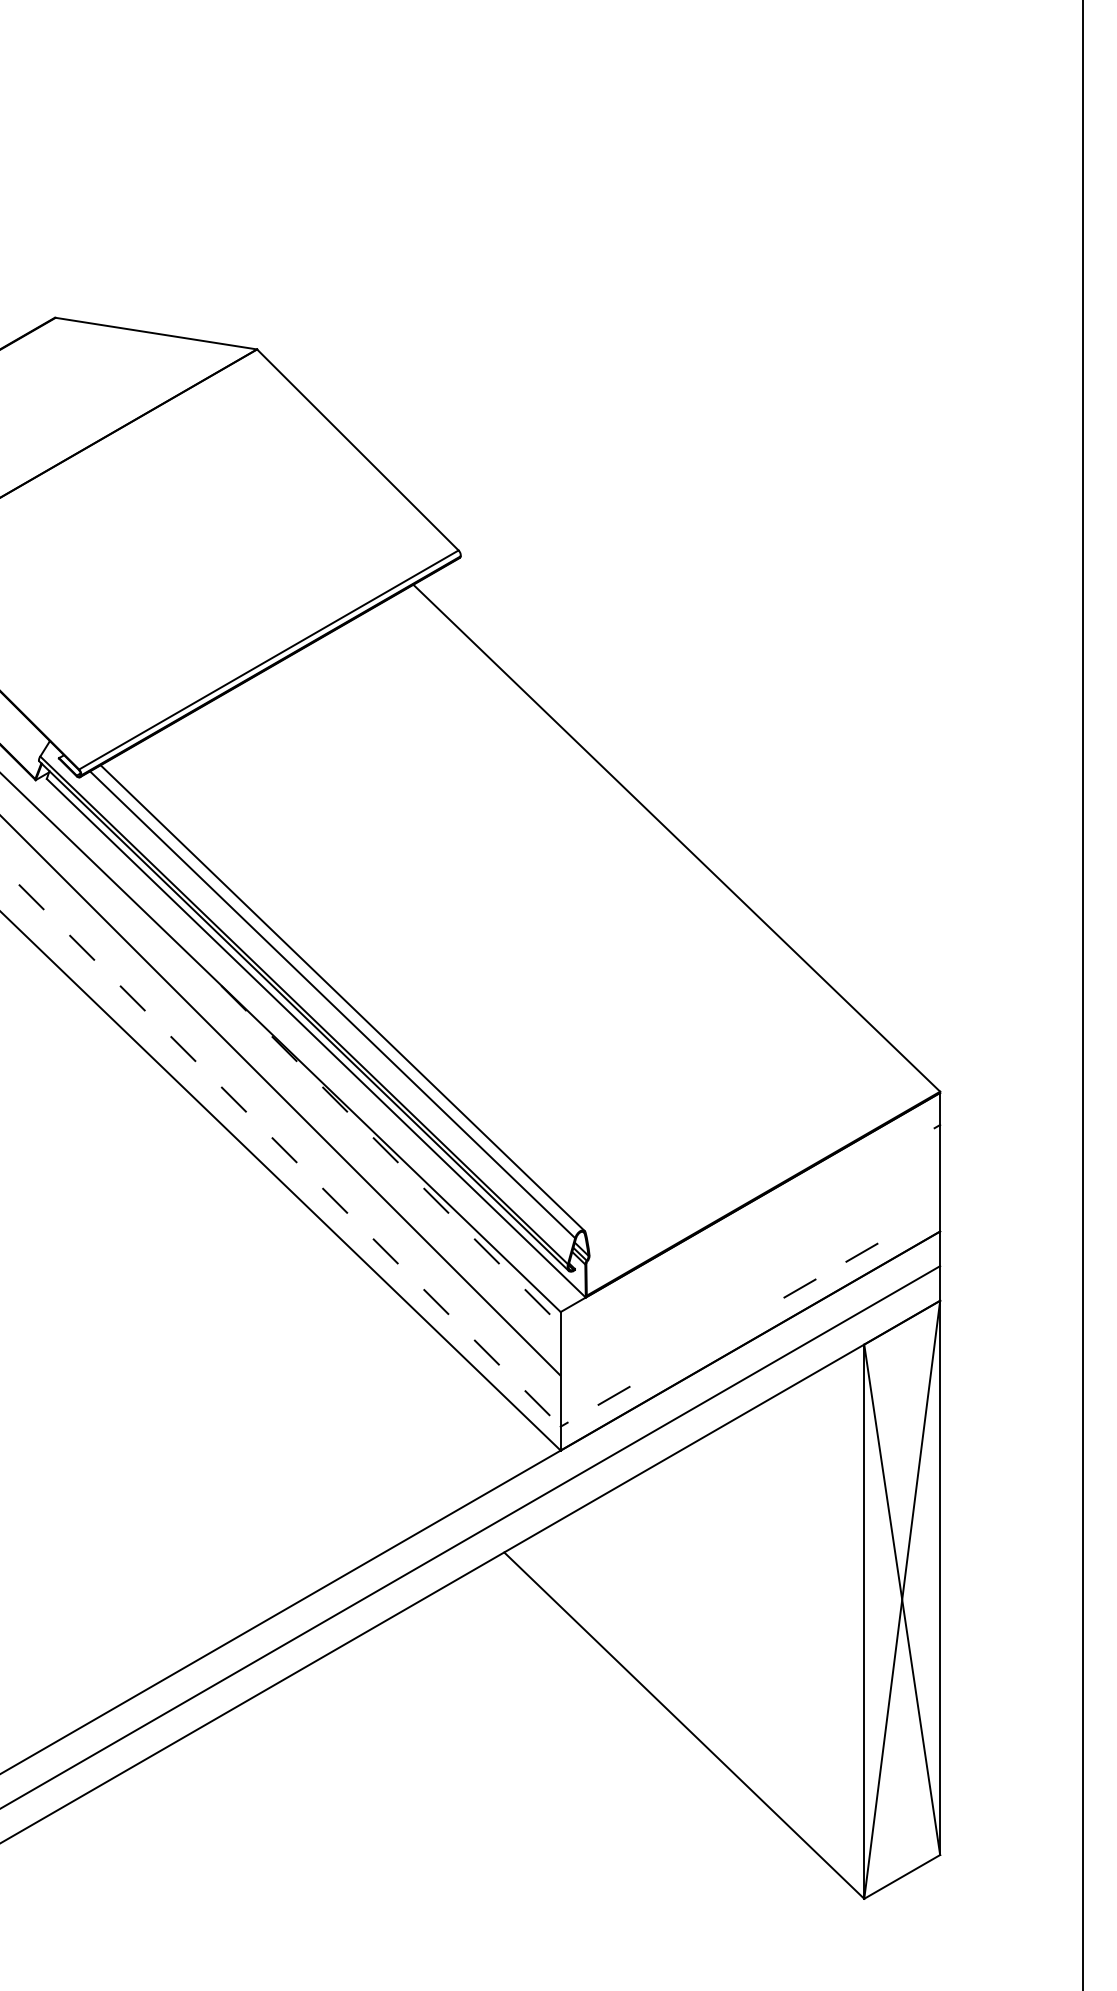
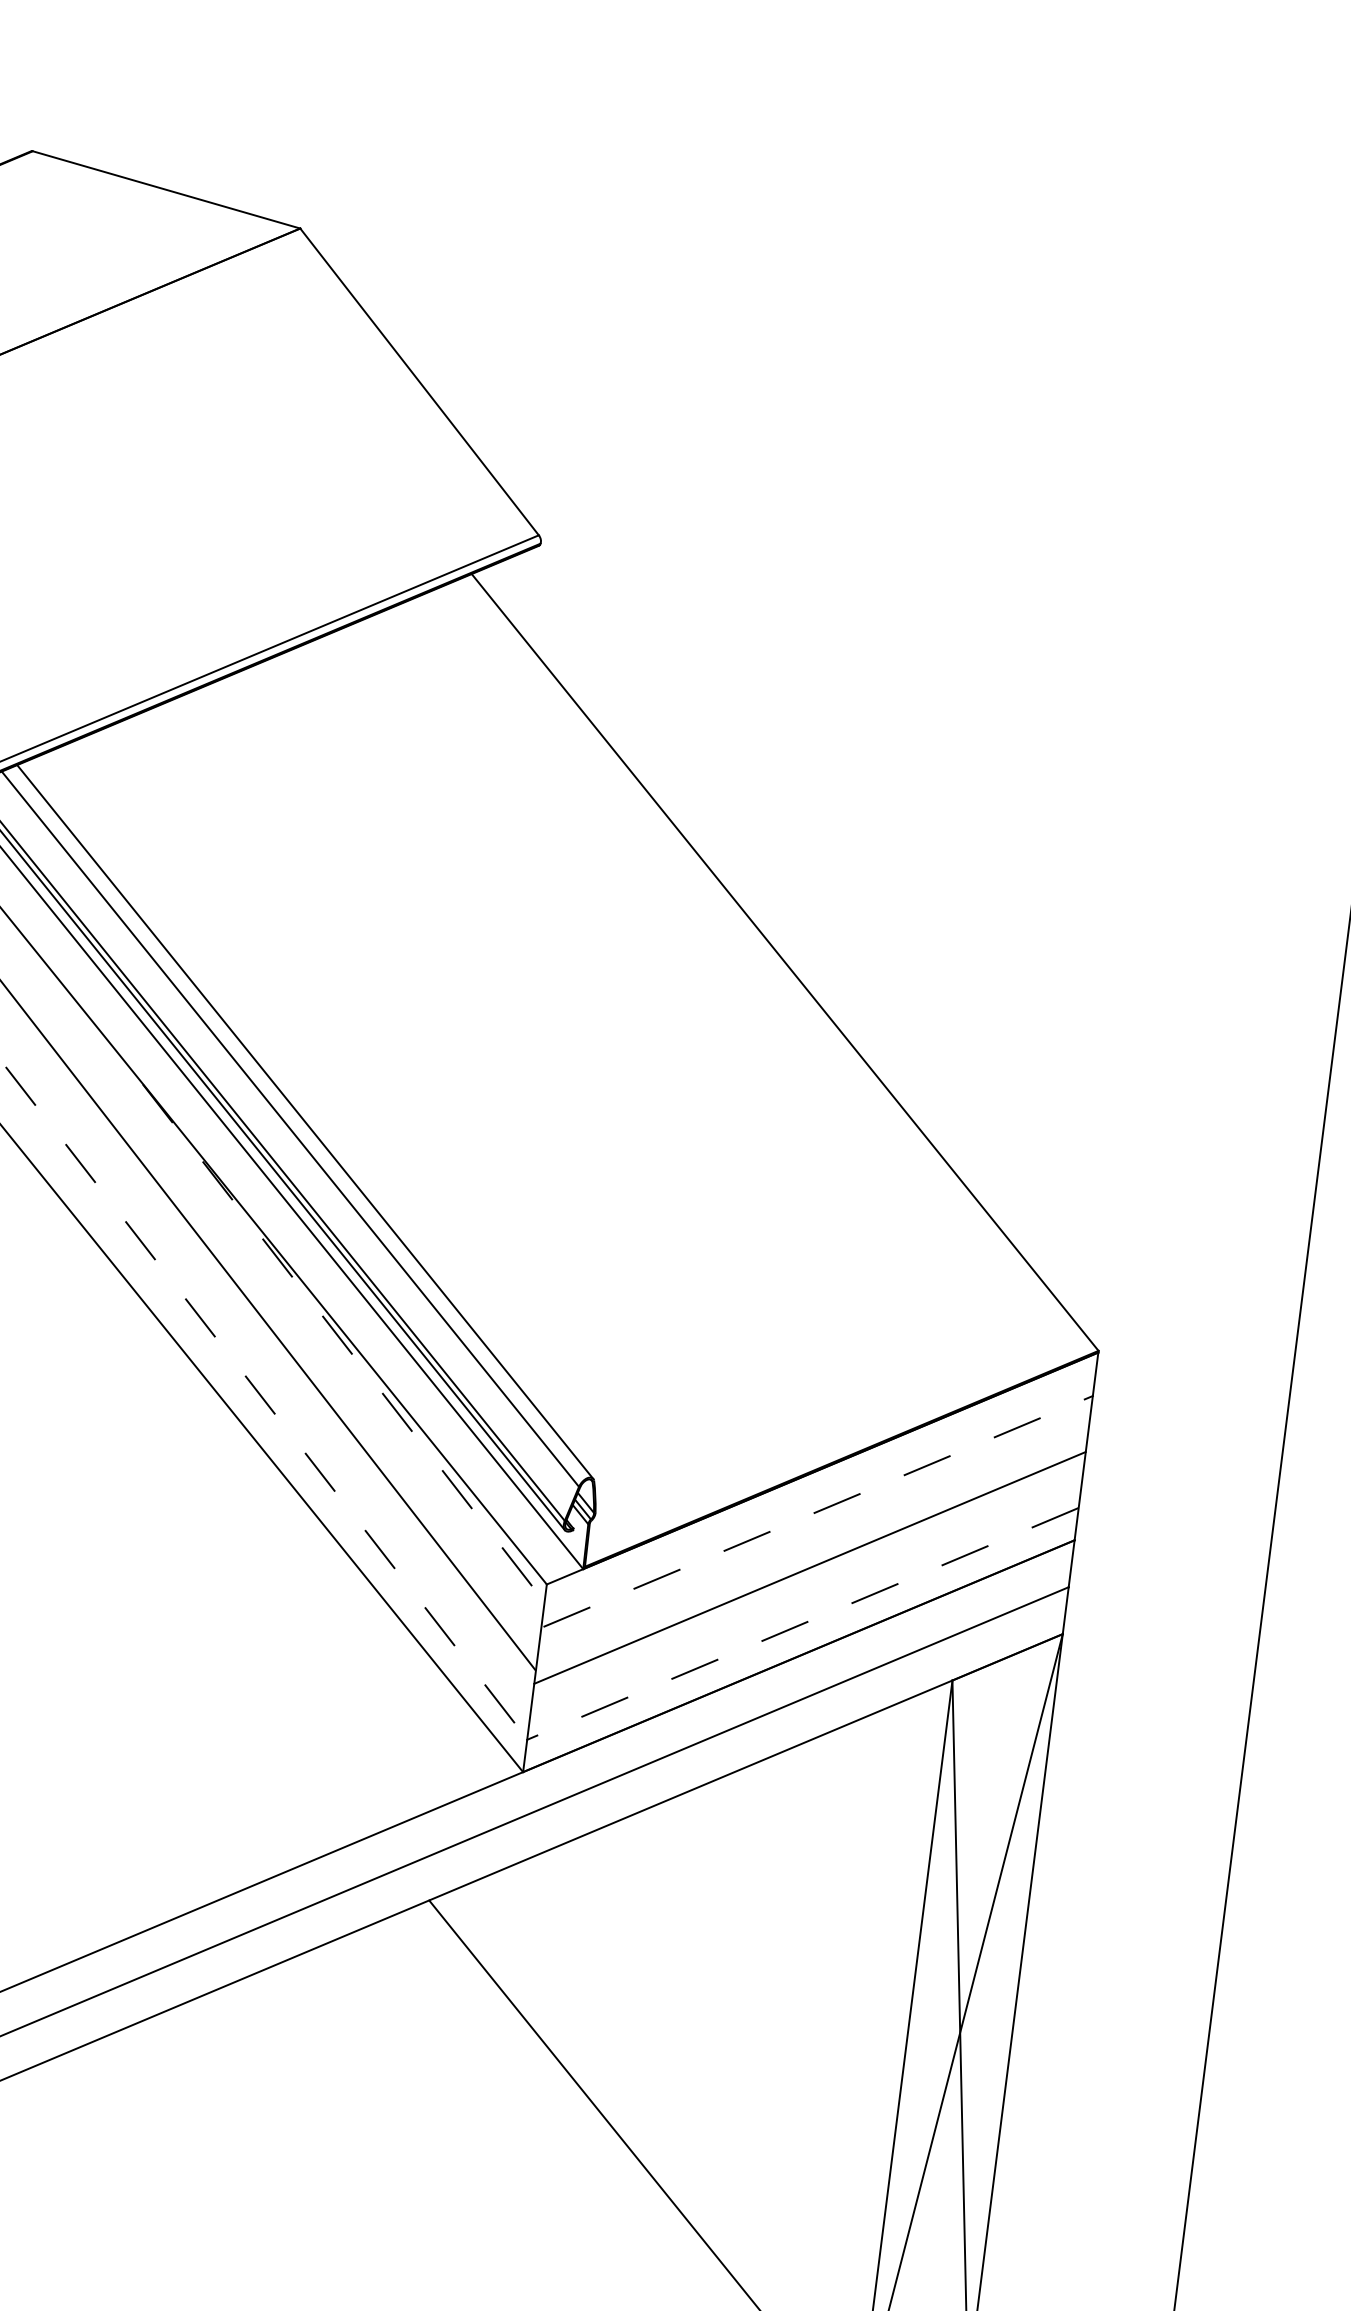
line: (887, 1154) -> (1016, 1426), added
line: (825, 1190) -> (926, 1465), added
line: (923, 1216) -> (1054, 1517), added
line: (763, 1226) -> (836, 1503), added
line: (701, 1262) -> (746, 1541), added
line: (750, 1275) -> (810, 1567), added
line: (639, 1298) -> (655, 1579), added
line: (737, 1324) -> (784, 1631), added
line: (577, 1333) -> (565, 1616), added
line: (675, 1360) -> (694, 1669), added

